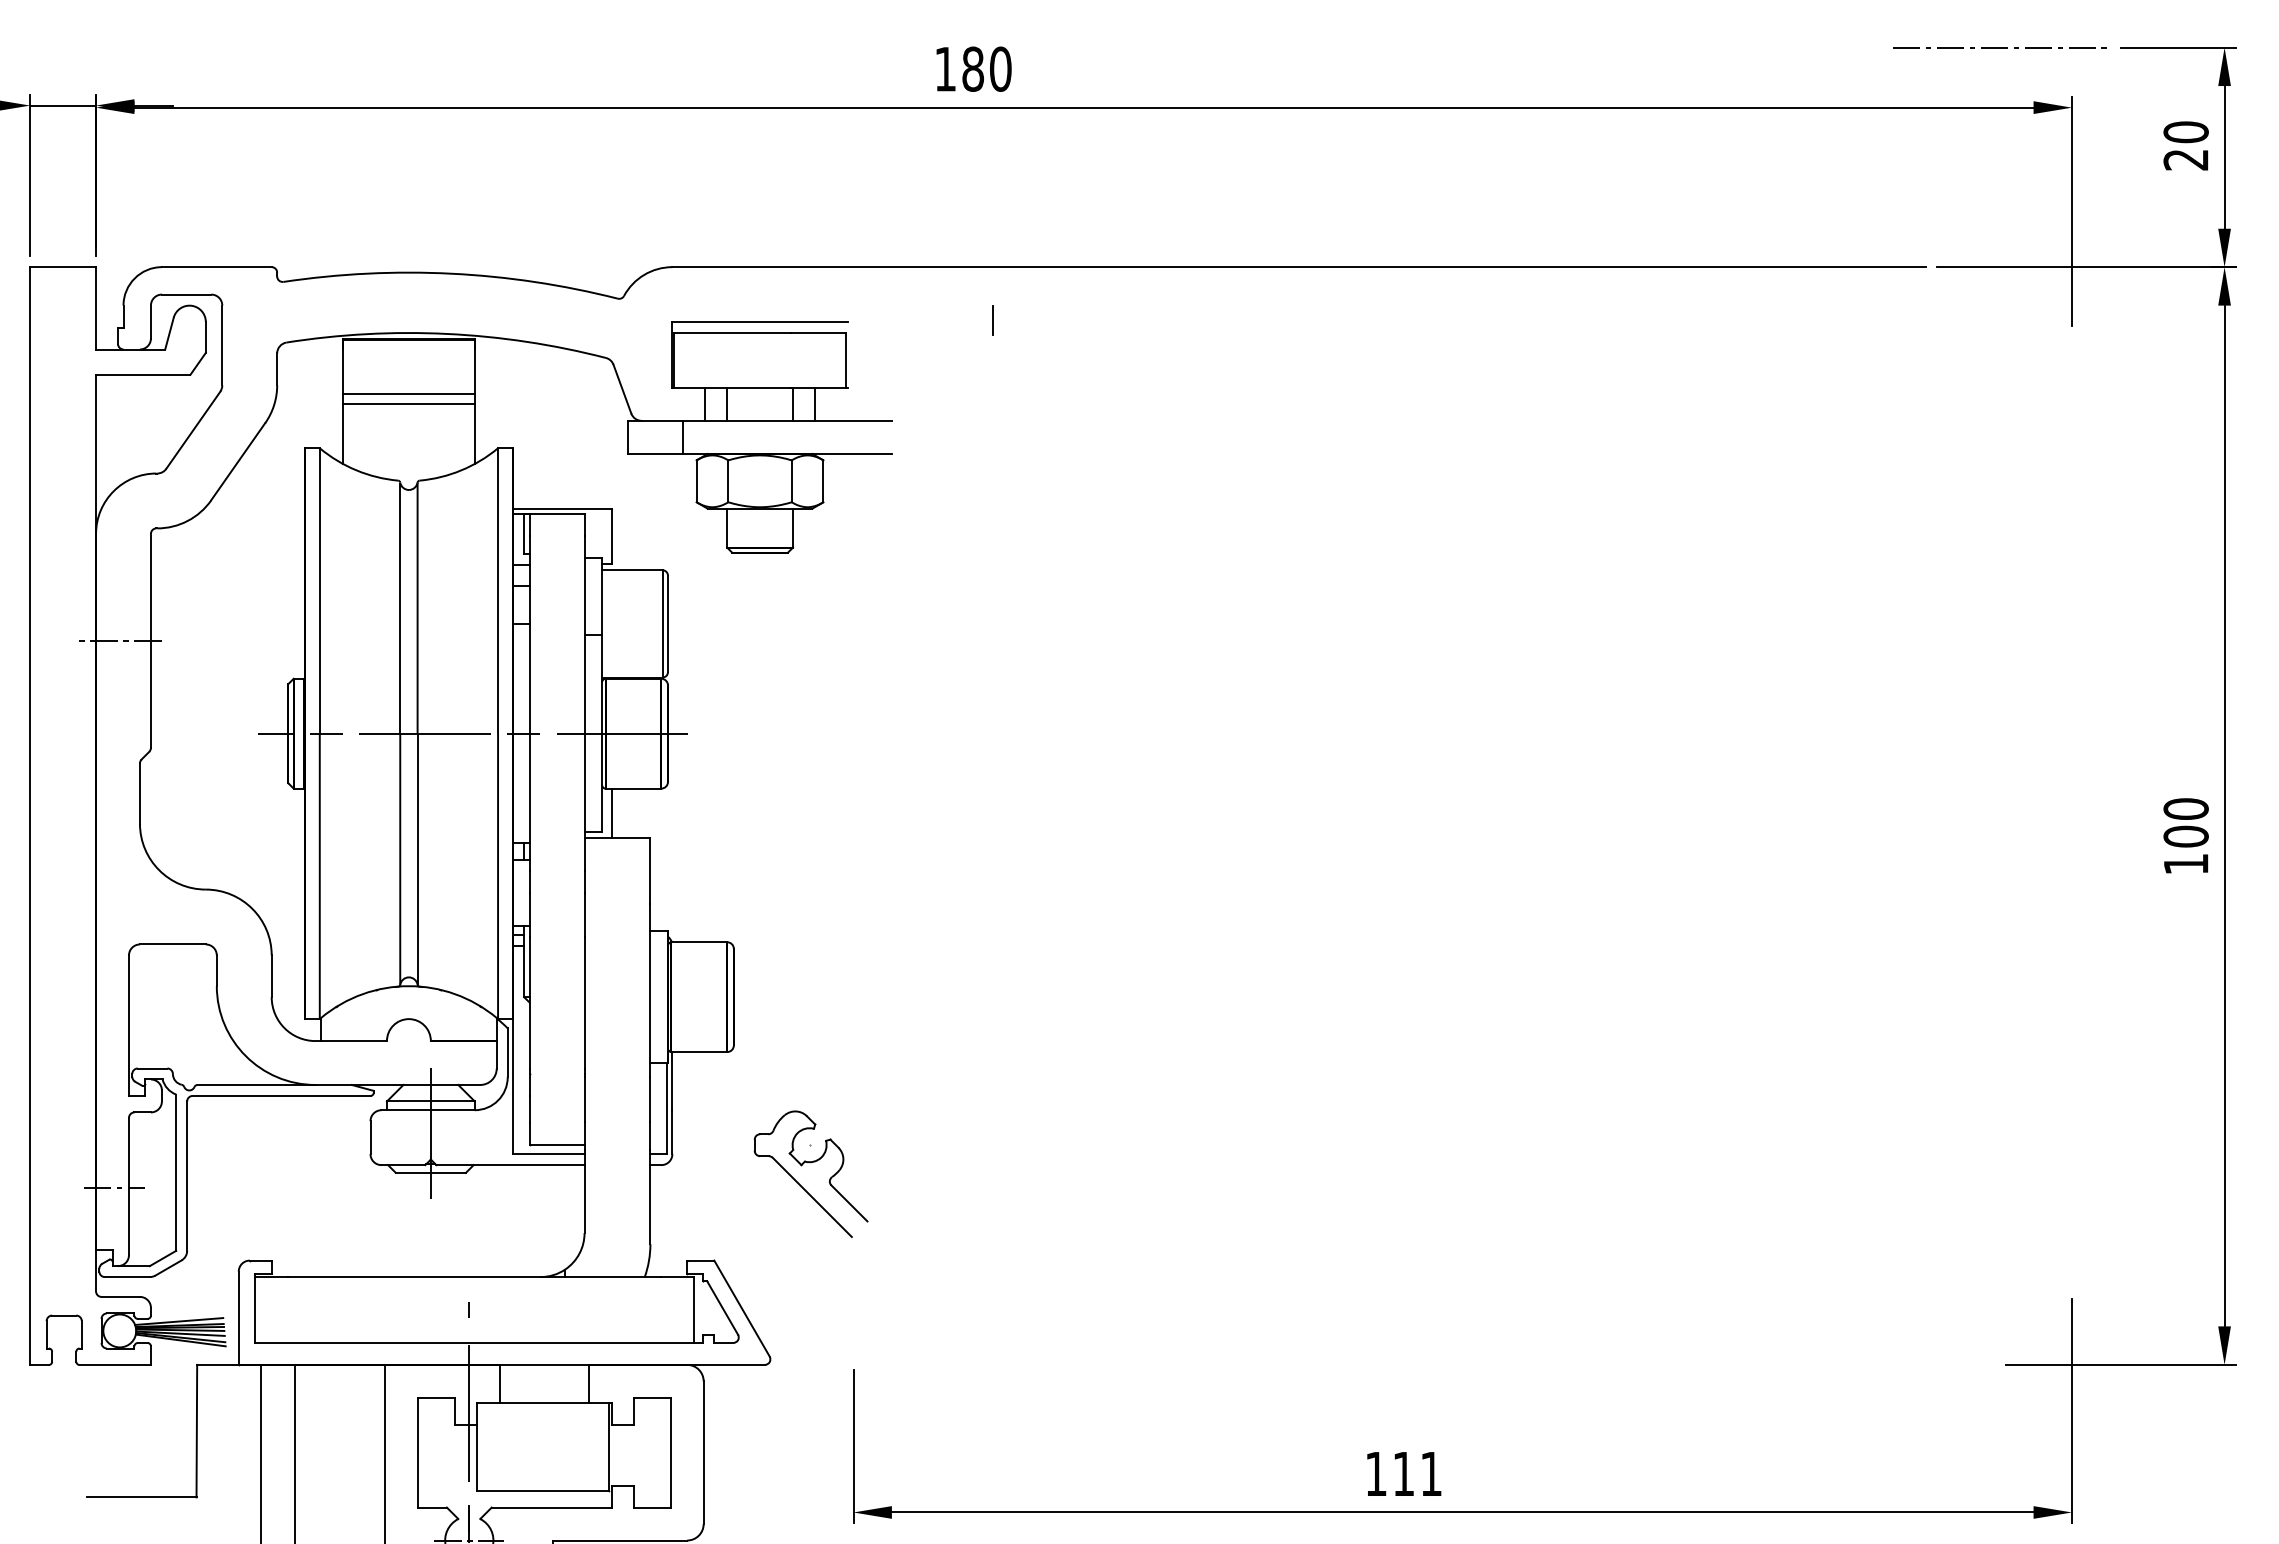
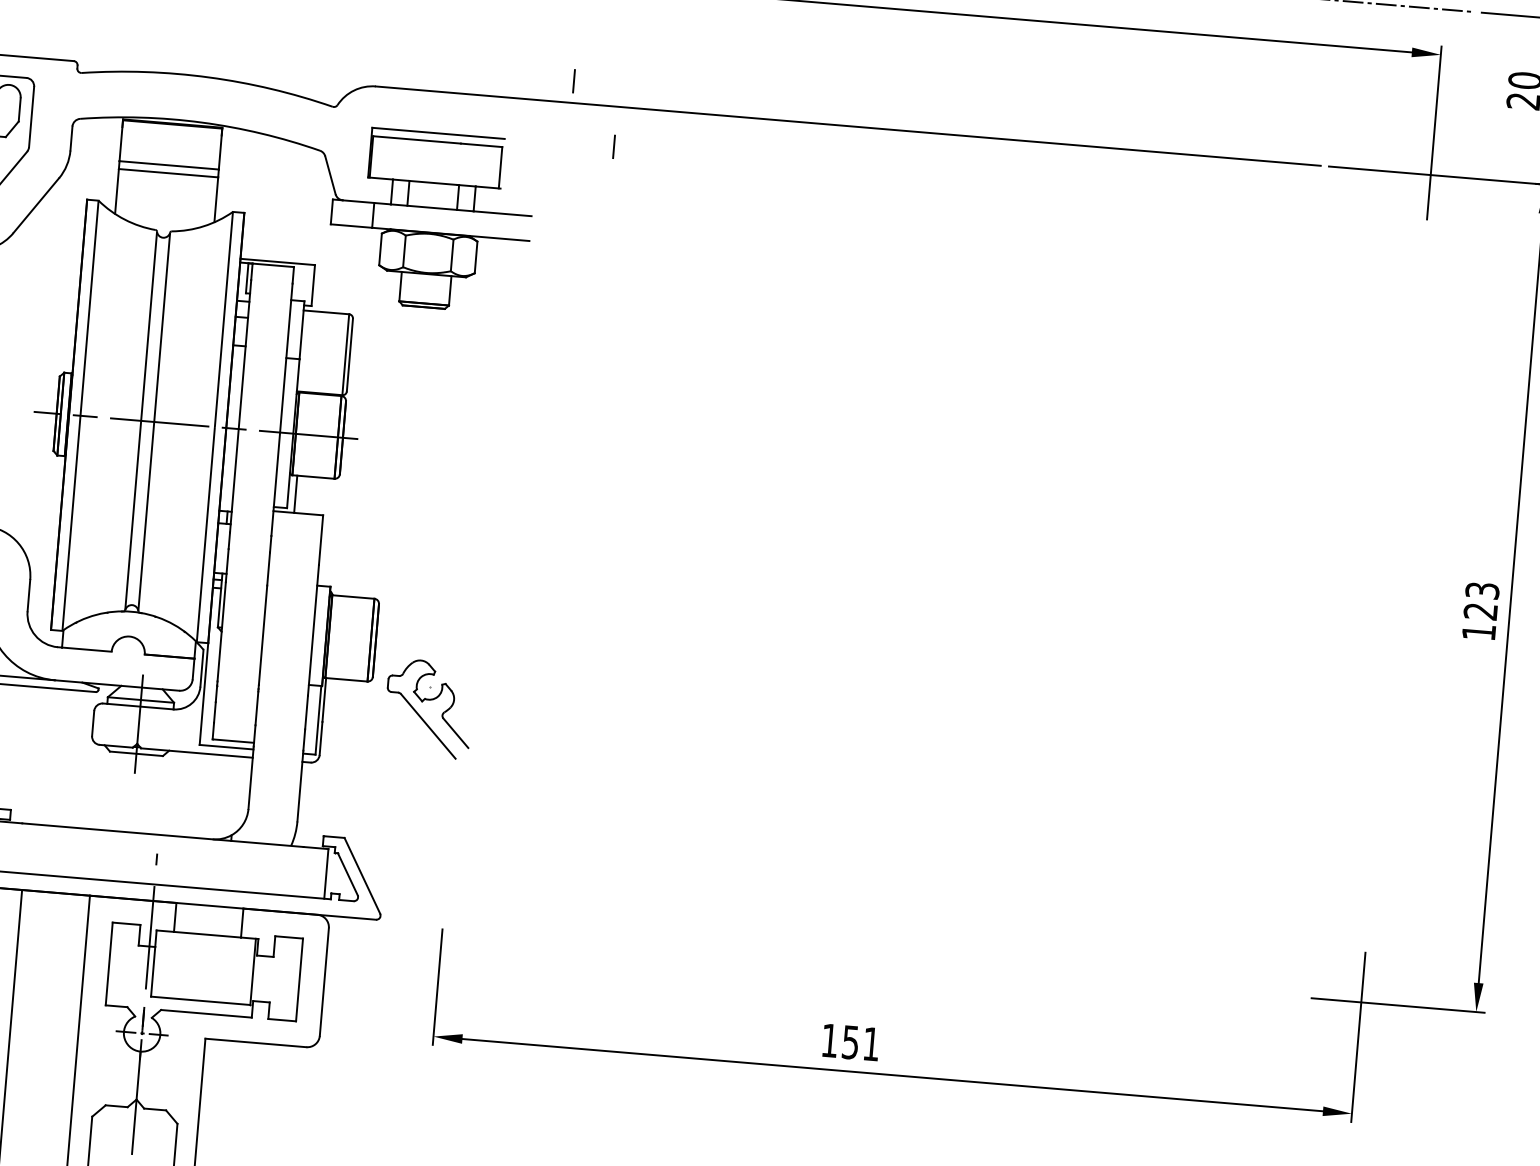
line: (932, 238) -> (573, 81), added
text: (2185, 822) -> (1481, 600), 100 -> 123
part: (810, 1163) -> (429, 700), moved
text: (1403, 1474) -> (850, 1042), 111 -> 151

